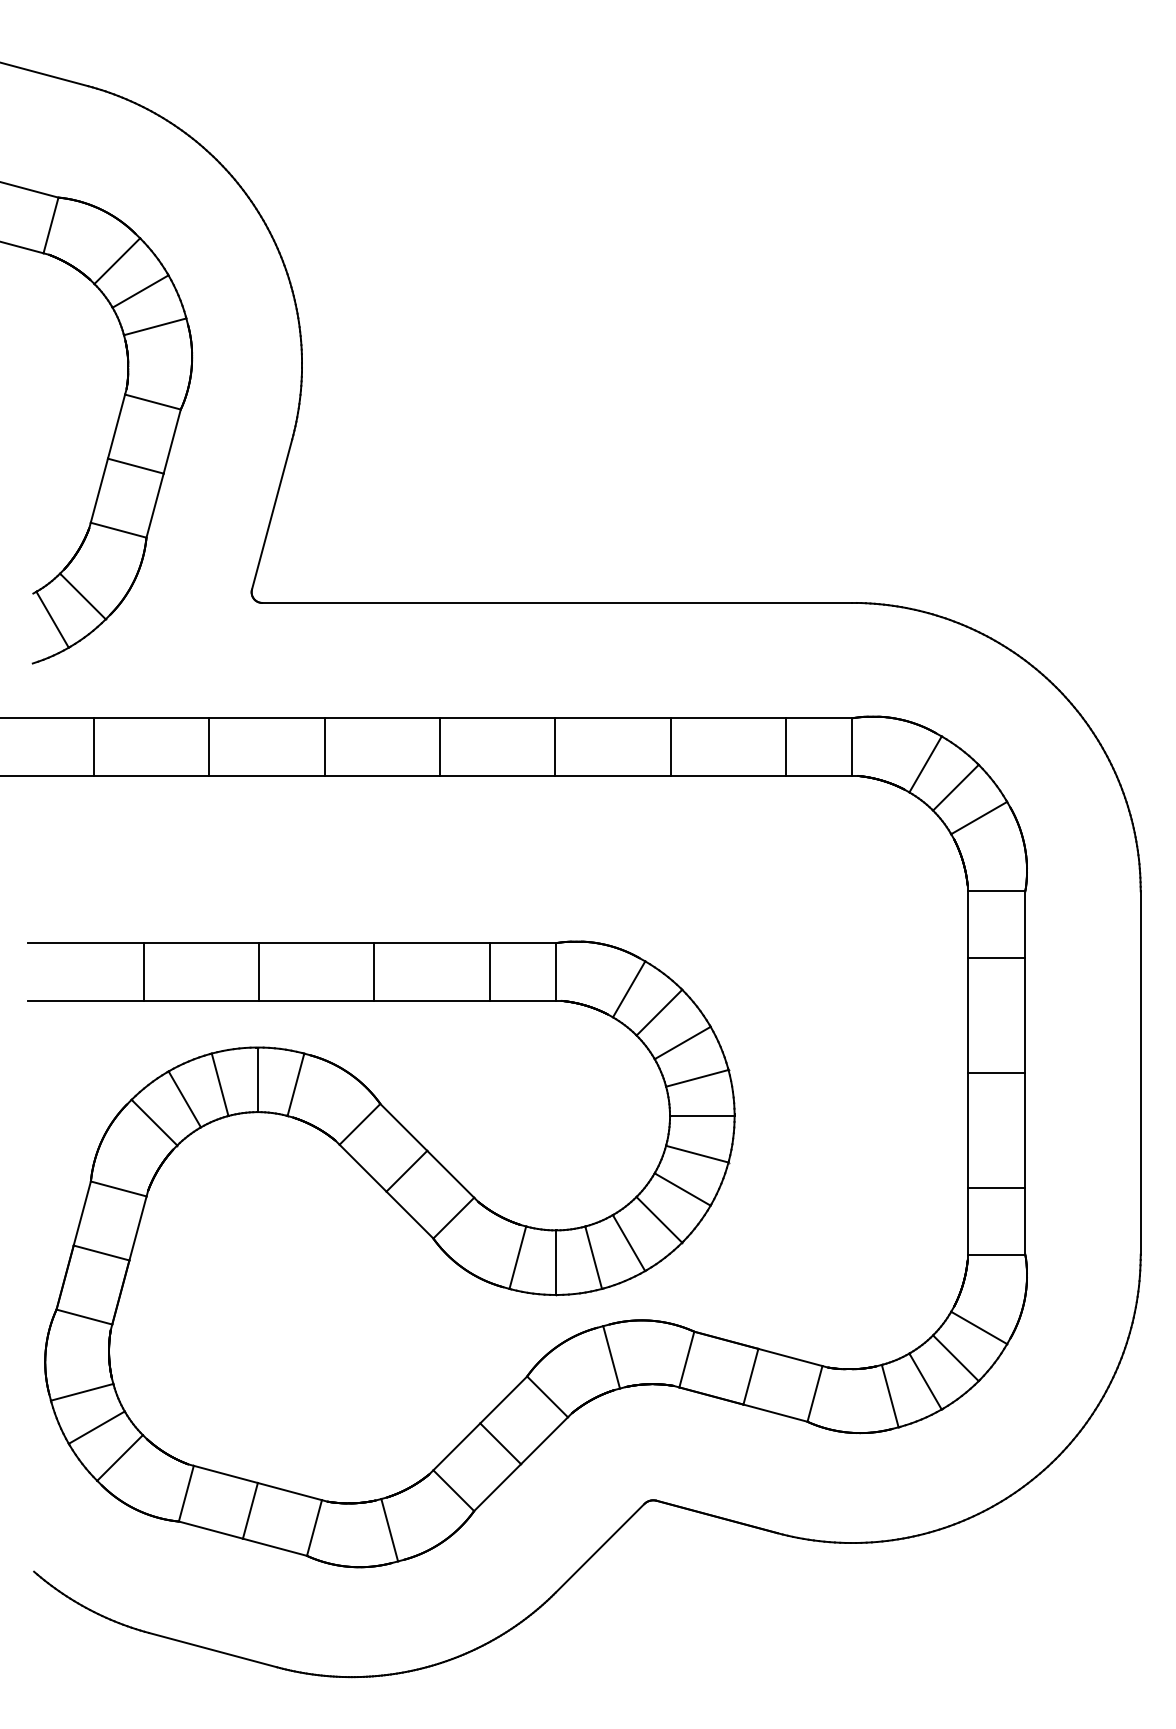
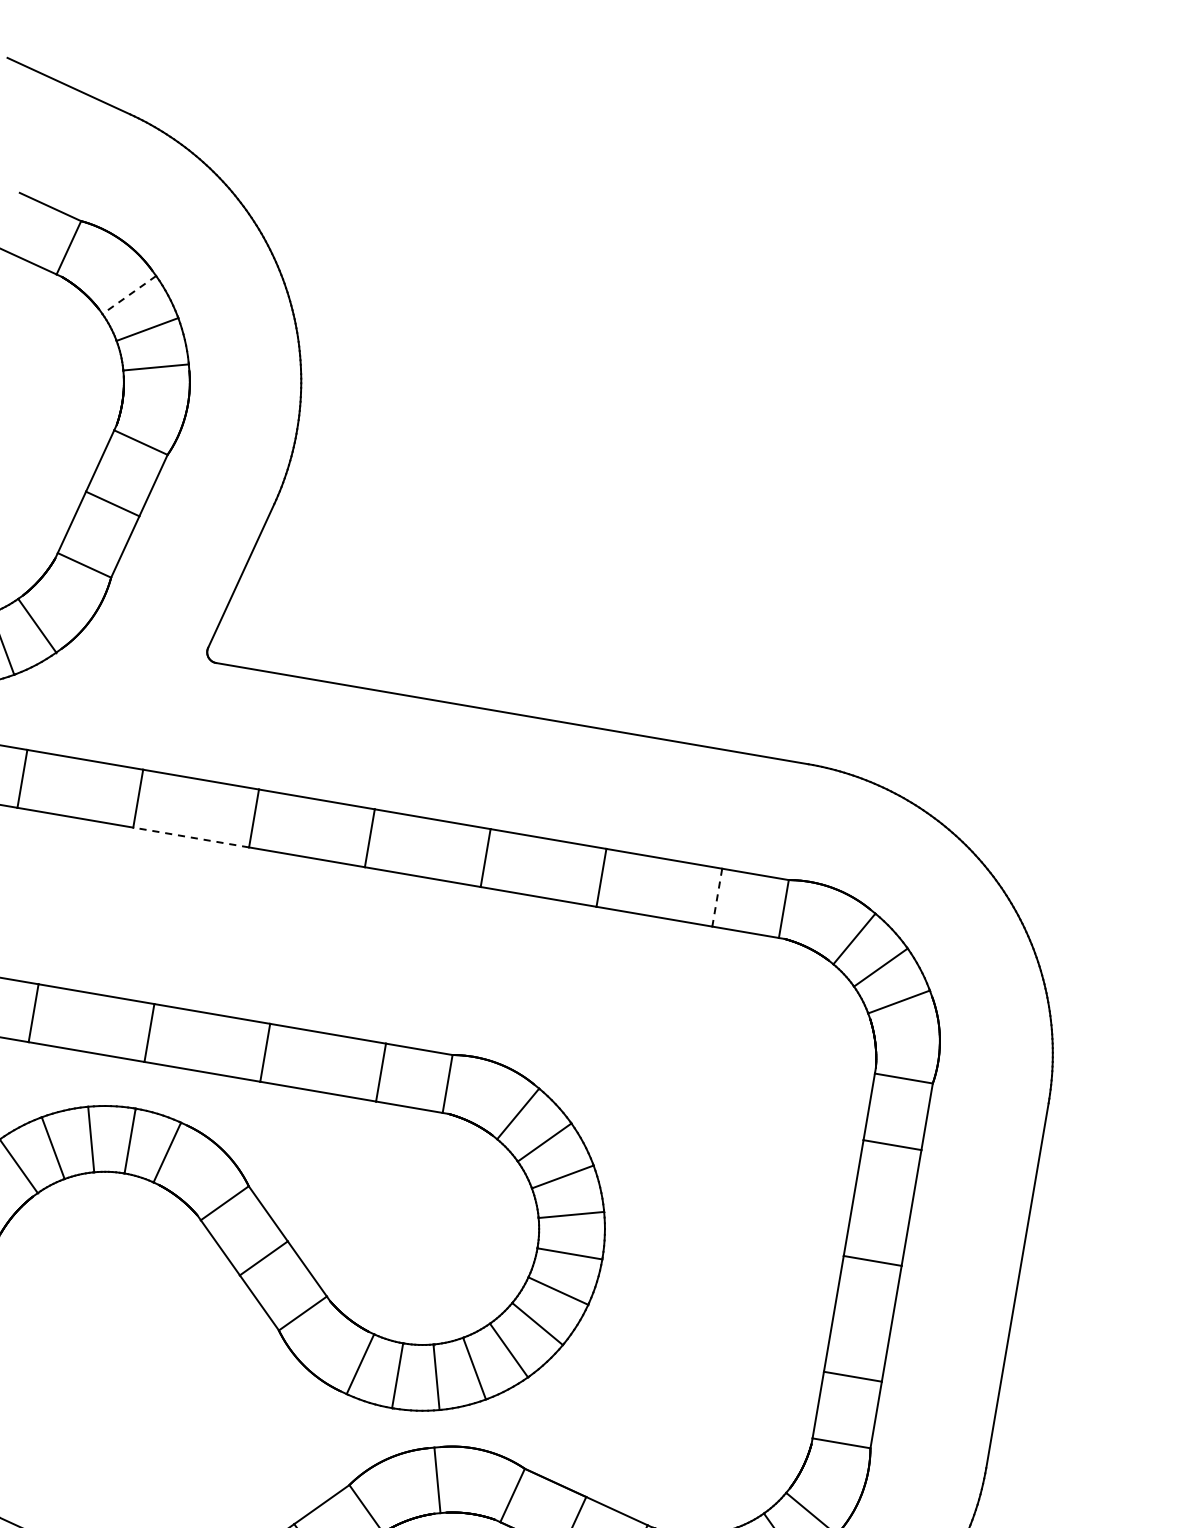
line: (116, 261) -> (128, 295), solid -> dashed
line: (786, 747) -> (717, 898), solid -> dashed
line: (266, 775) -> (190, 836), solid -> dashed

